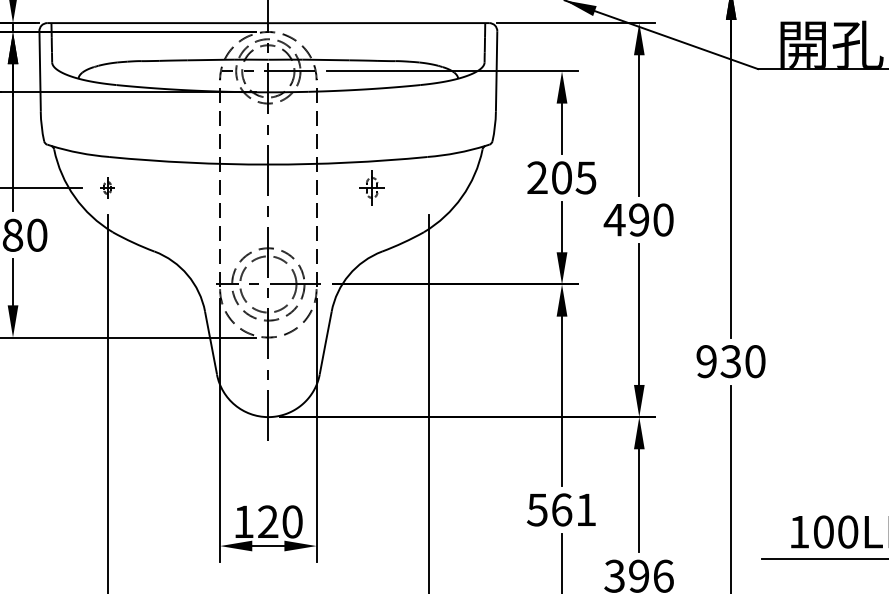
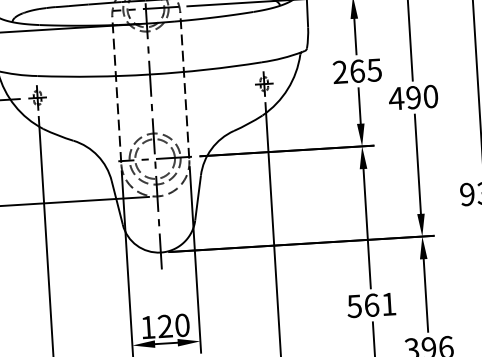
text: (562, 177) -> (357, 70), 205 -> 265
part: (107, 187) -> (37, 97), size x1.67
part: (371, 187) -> (263, 83), moved

